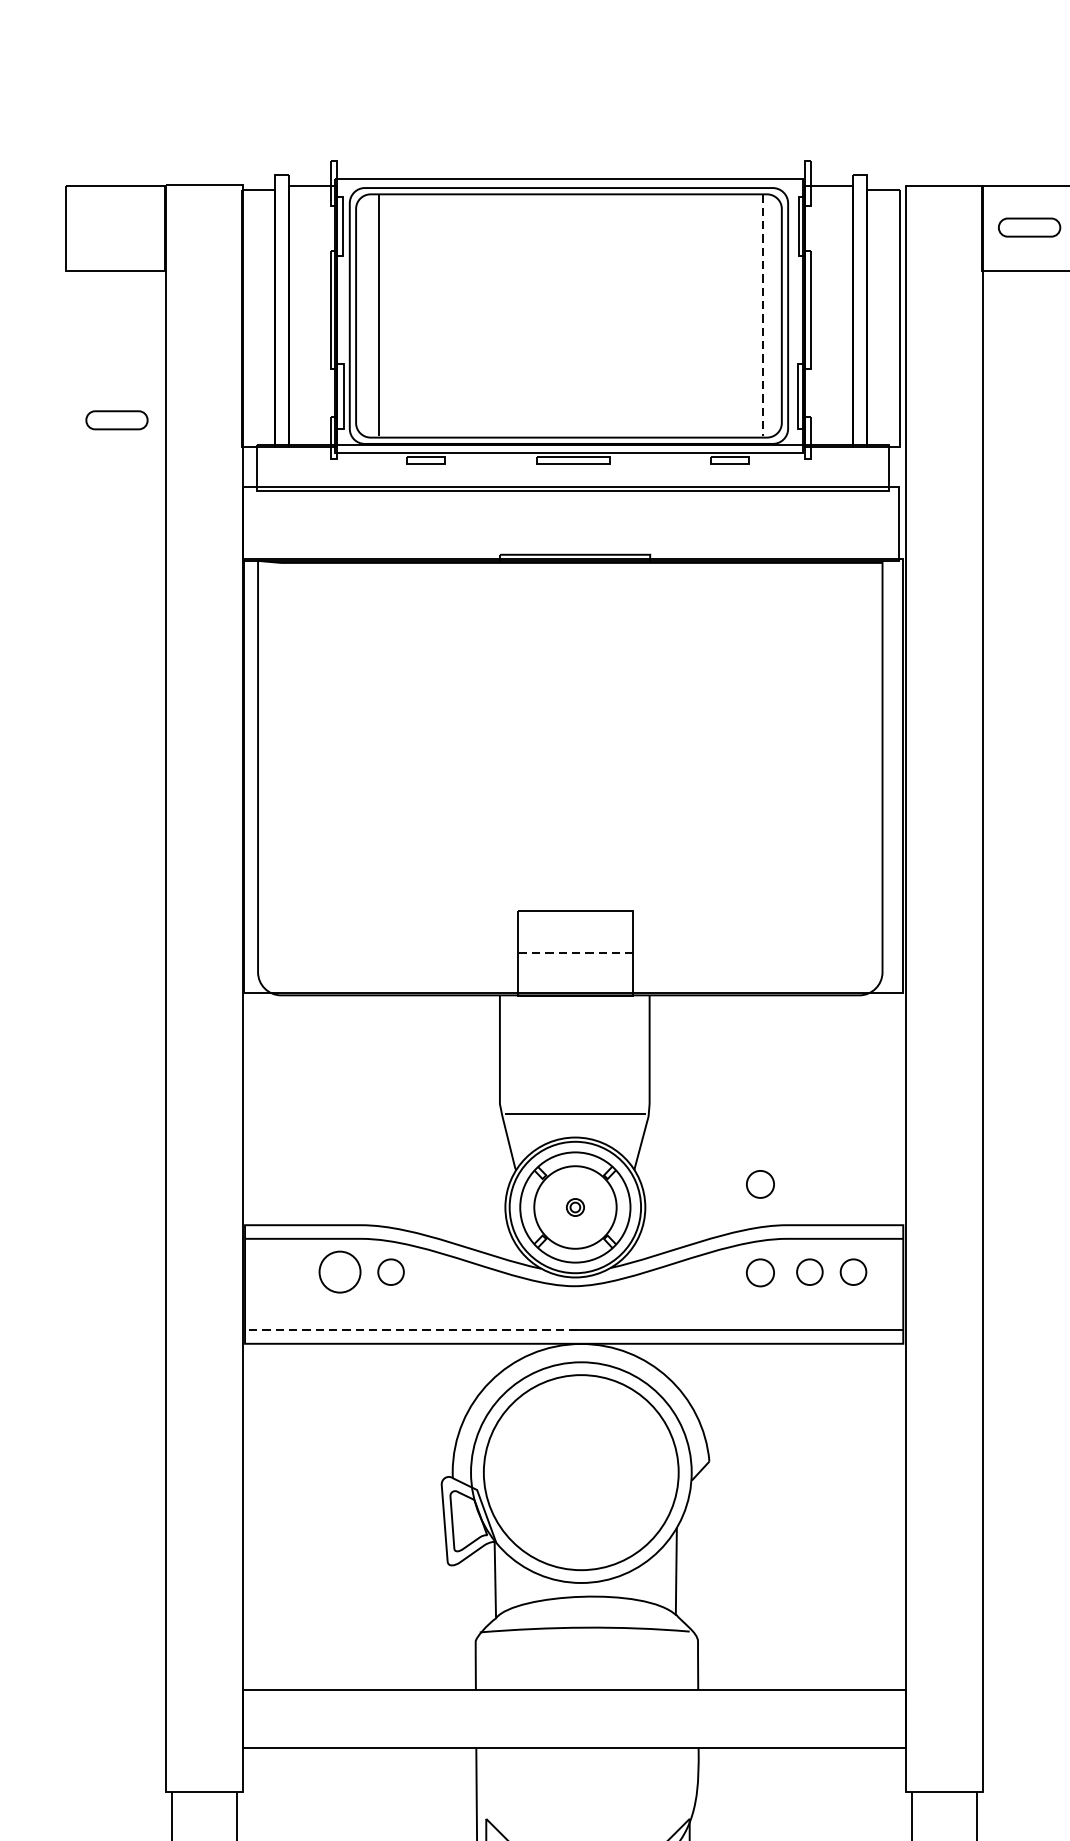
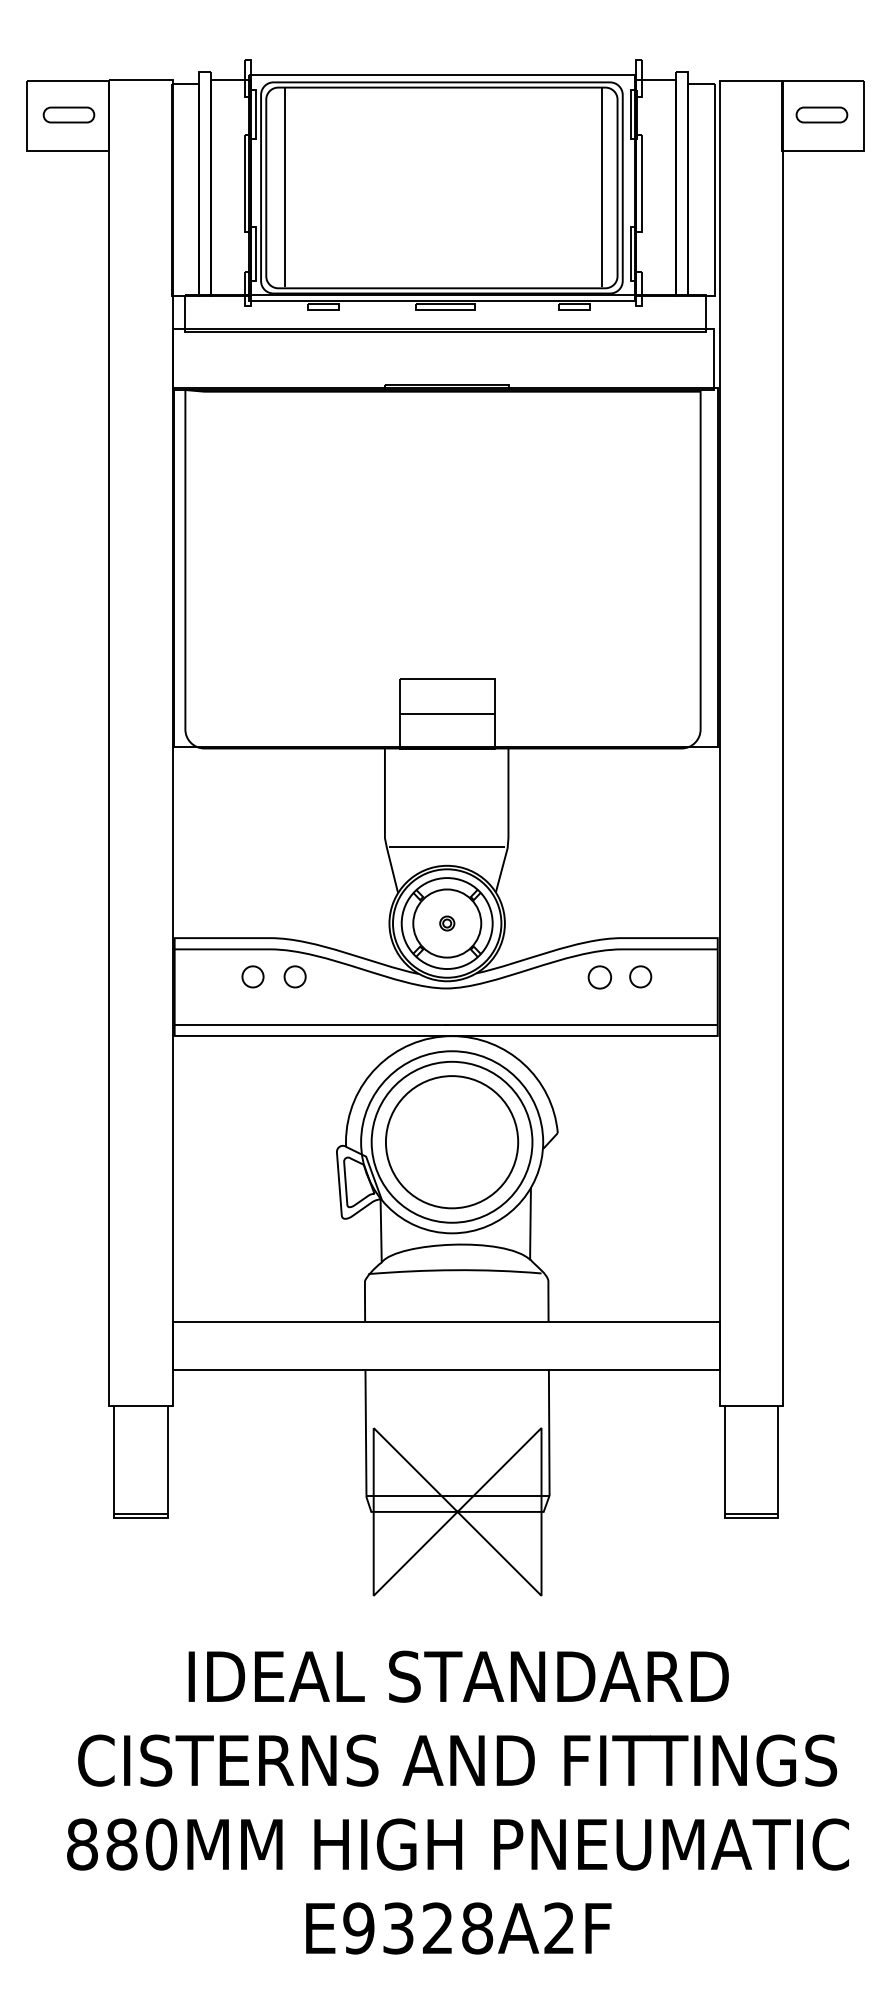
line: (762, 315) -> (601, 187), dashed -> solid
part: (116, 419) -> (68, 114), moved
line: (576, 952) -> (448, 713), dashed -> solid
part: (759, 1184) -> (599, 904), removed
part: (339, 1271) -> (252, 976), size x0.62
part: (853, 1271) -> (676, 976), removed
line: (410, 1329) -> (311, 1024), dashed -> solid
part: (581, 1472) -> (452, 1142), added

